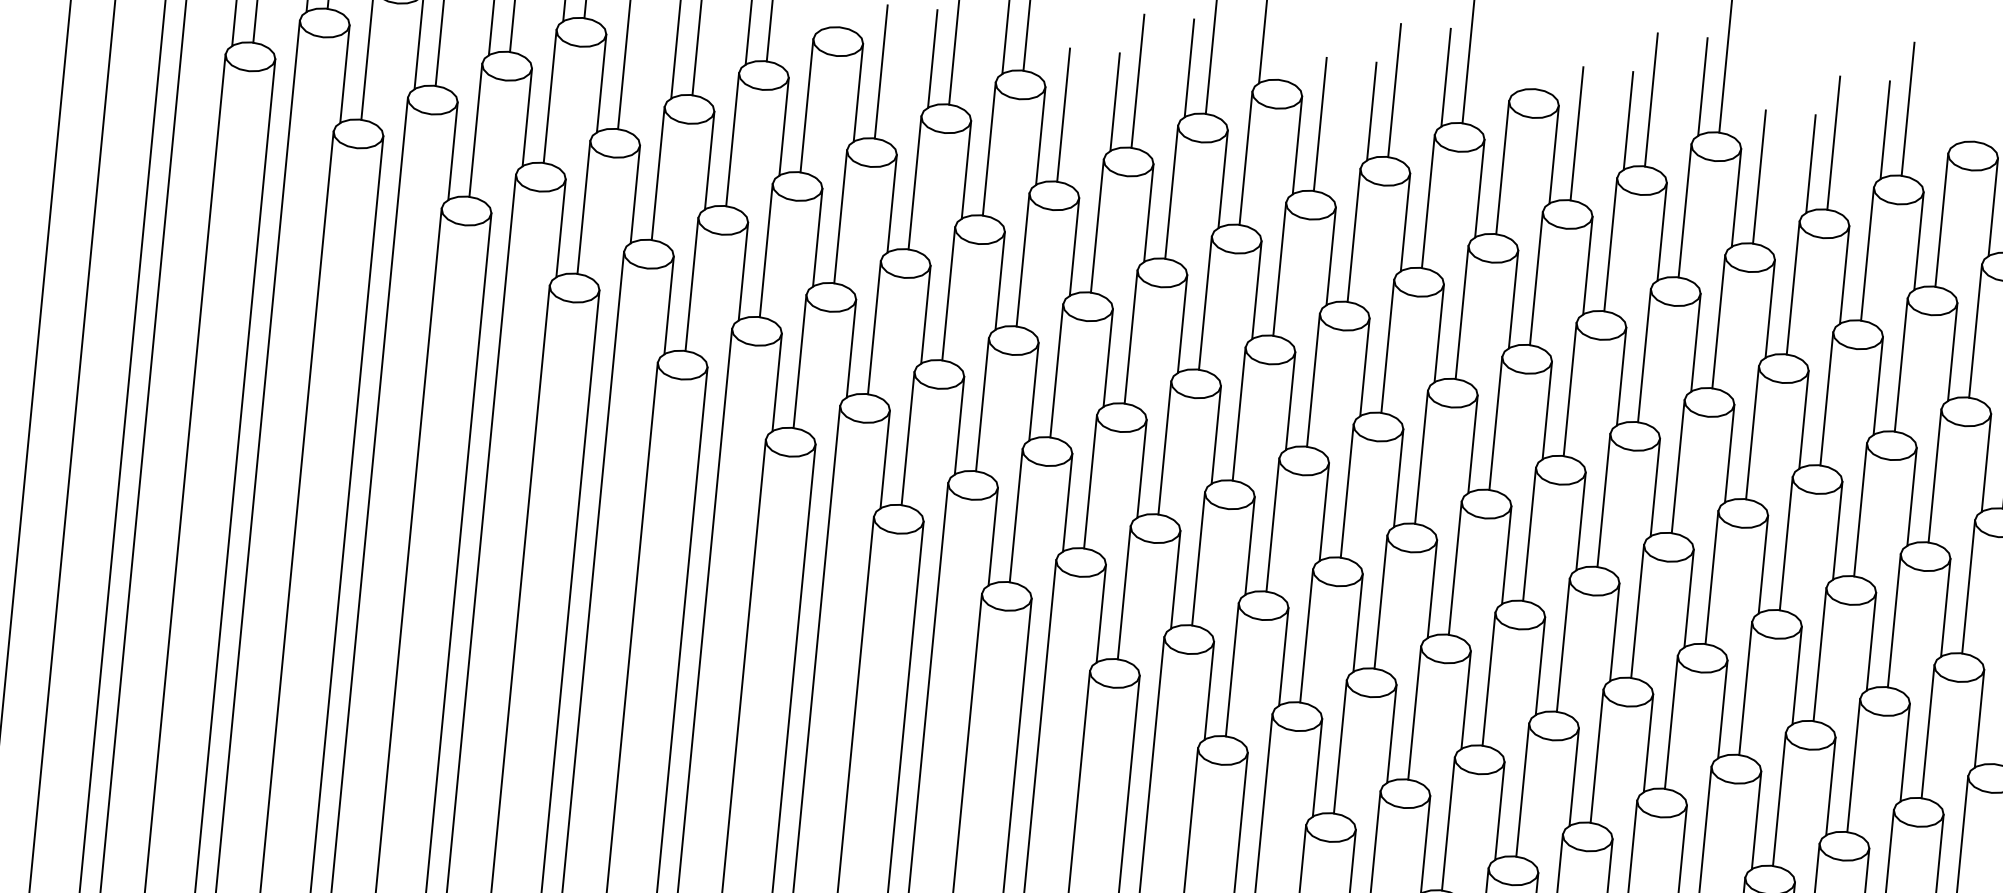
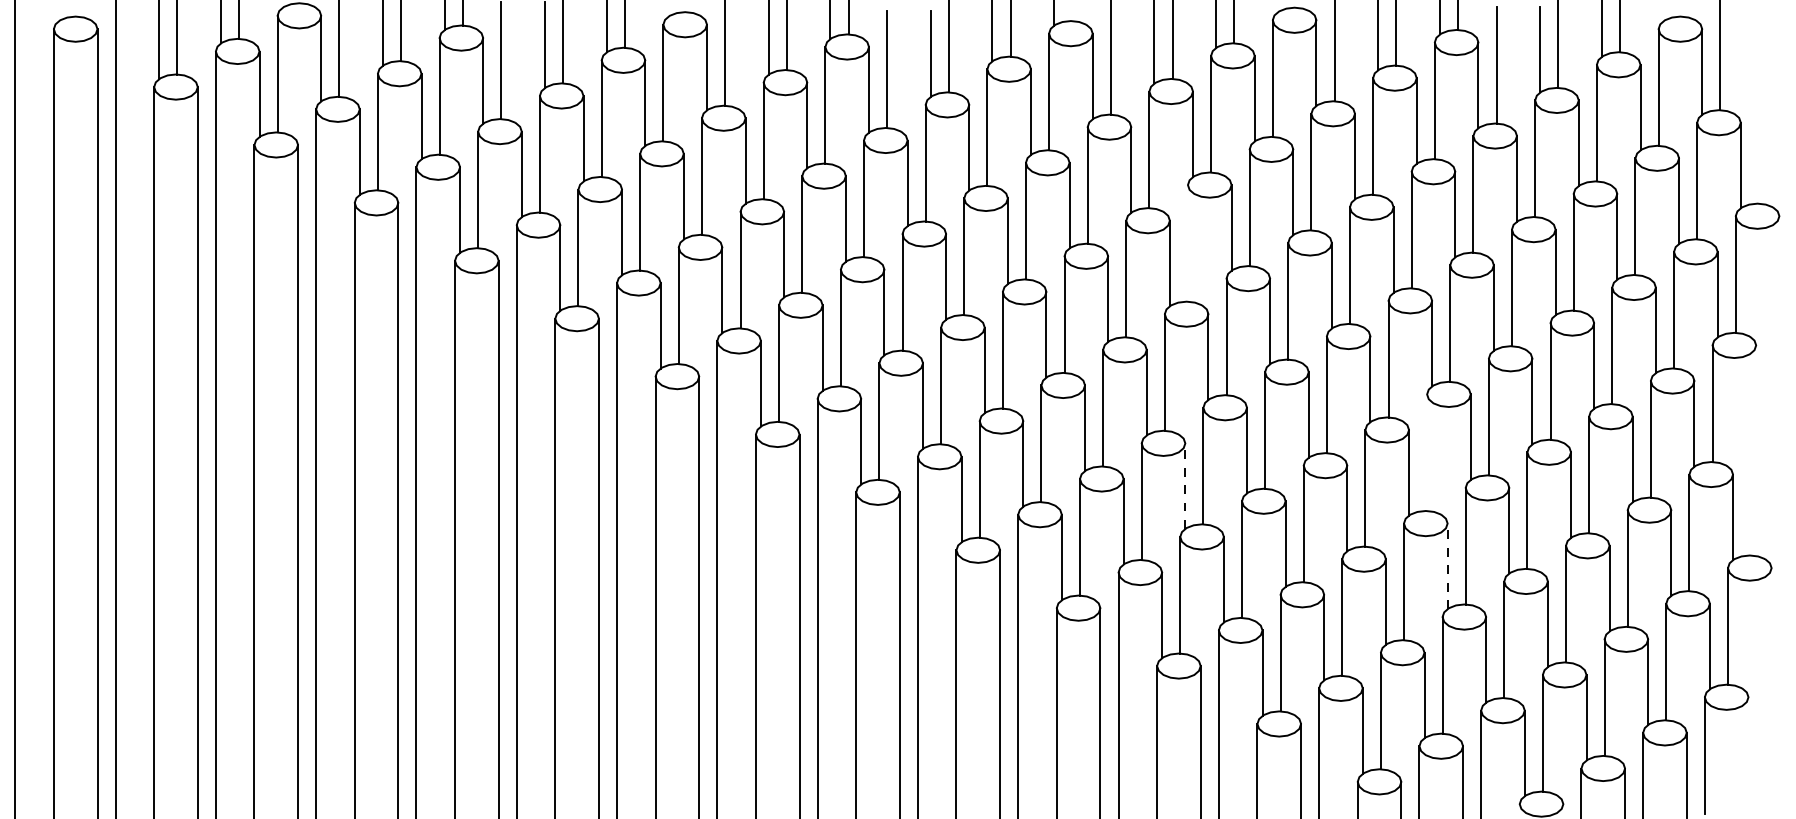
line: (1387, 346) -> (1187, 243), removed
line: (1638, 611) -> (1427, 452), removed
line: (1358, 623) -> (1185, 486), solid -> dashed
line: (1648, 743) -> (1447, 566), solid -> dashed

